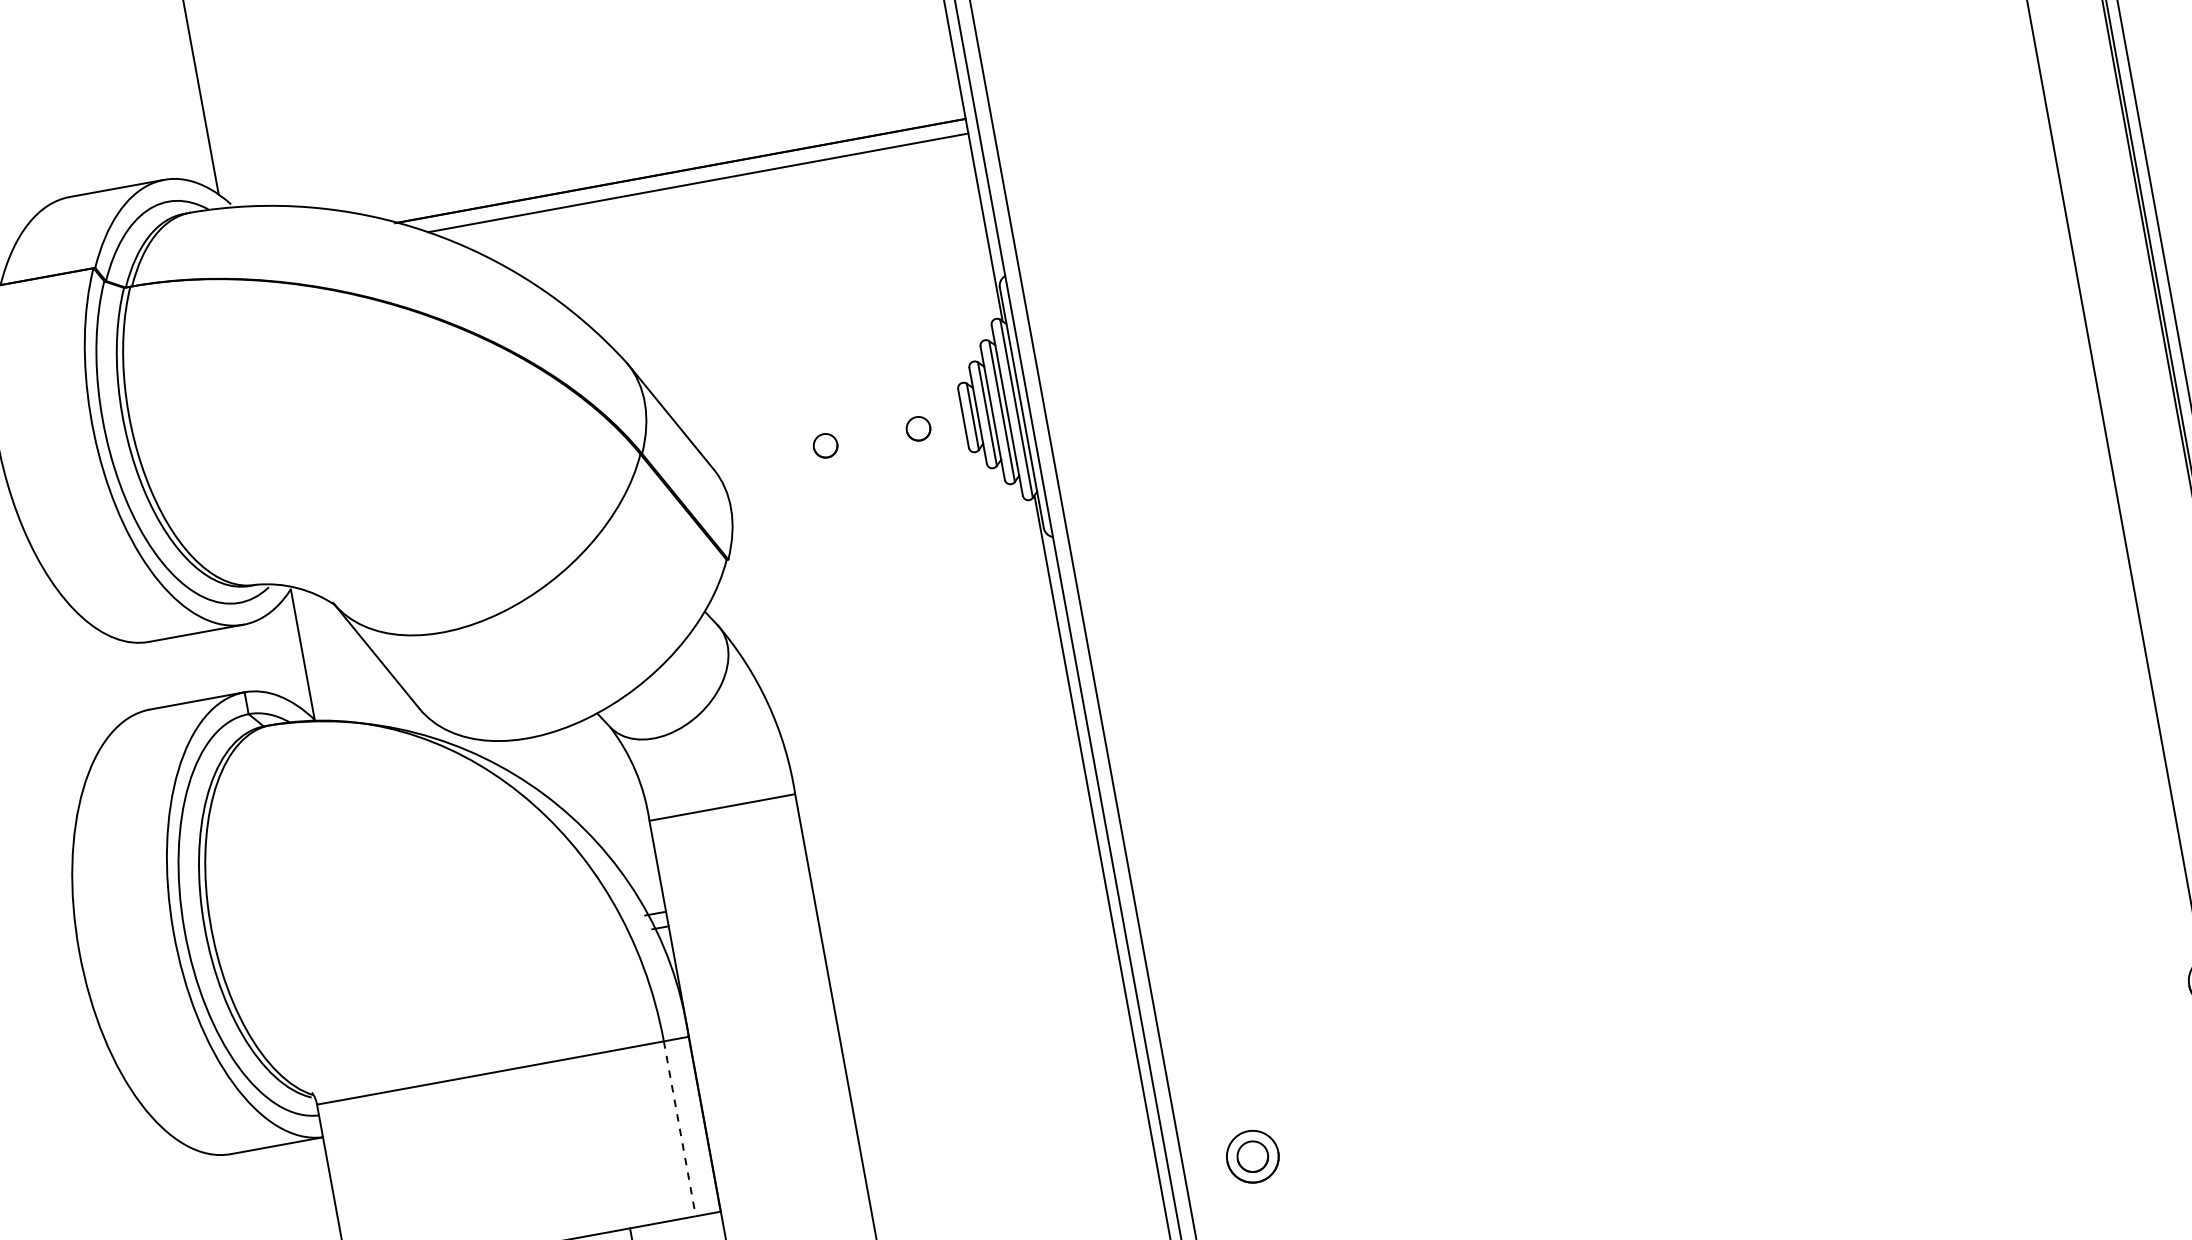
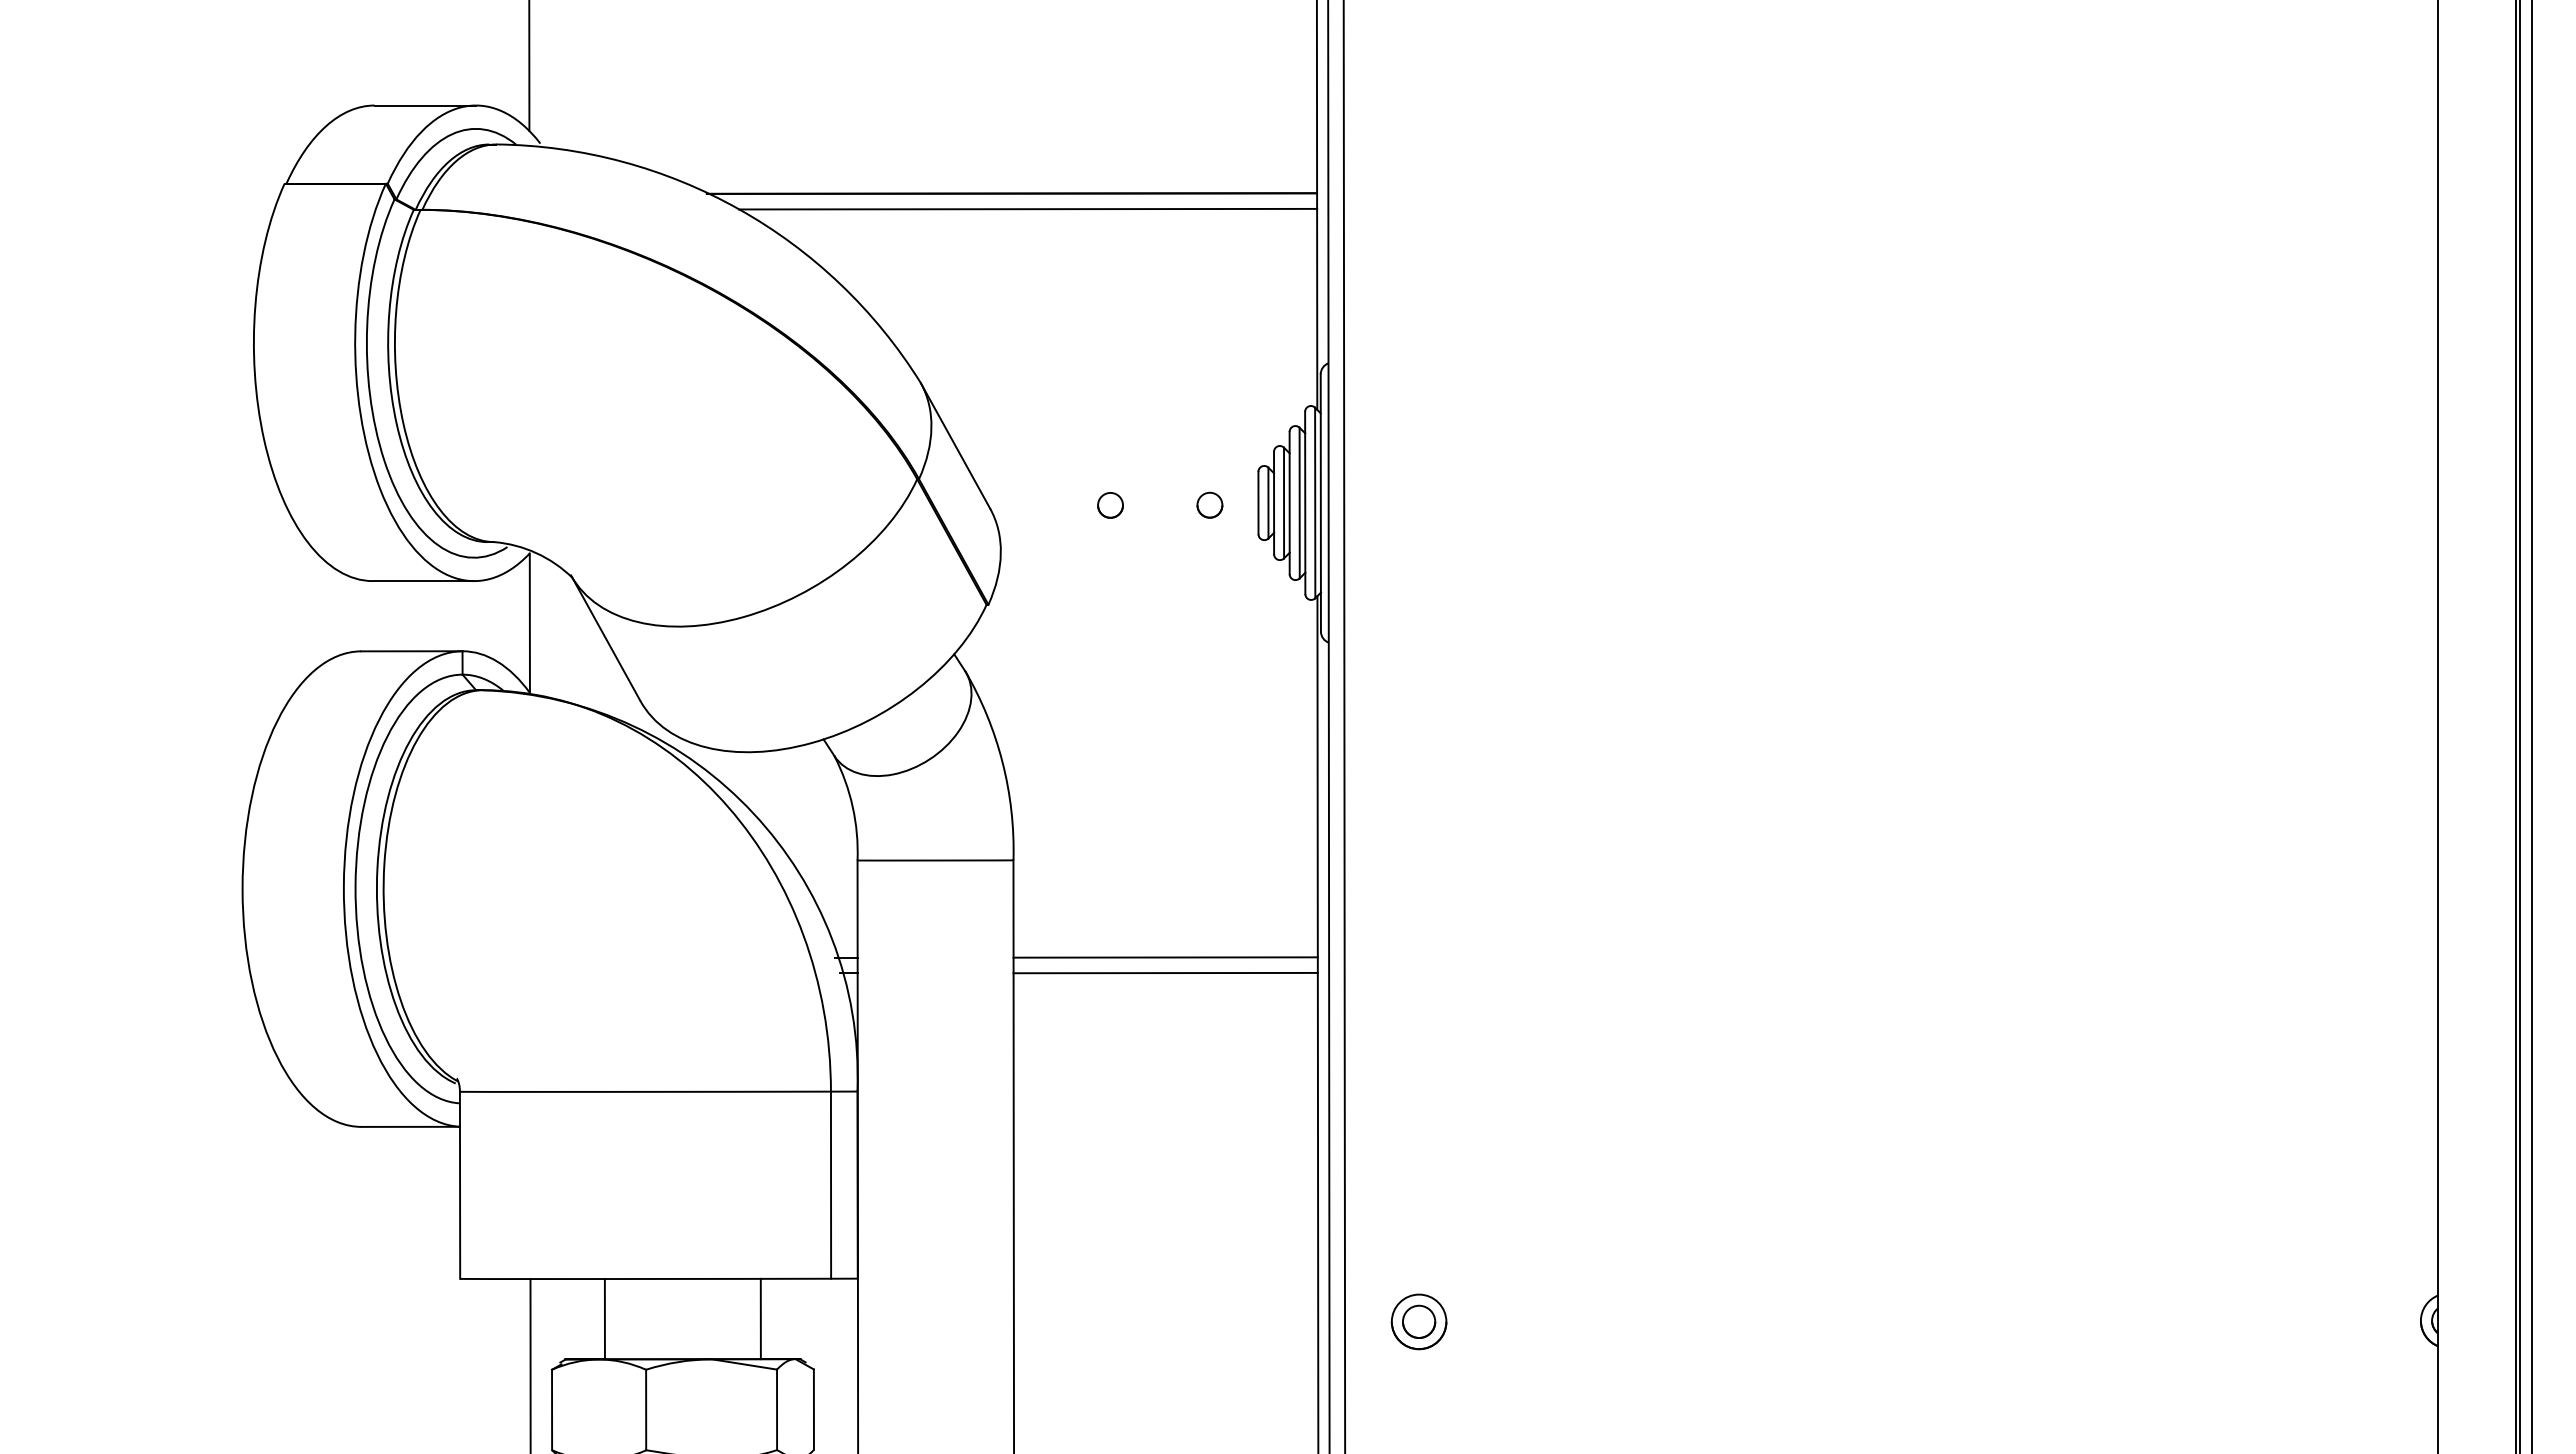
line: (953, 859) -> (1165, 957), added
line: (956, 873) -> (1165, 972), added
line: (680, 1129) -> (831, 1185), dashed -> solid

